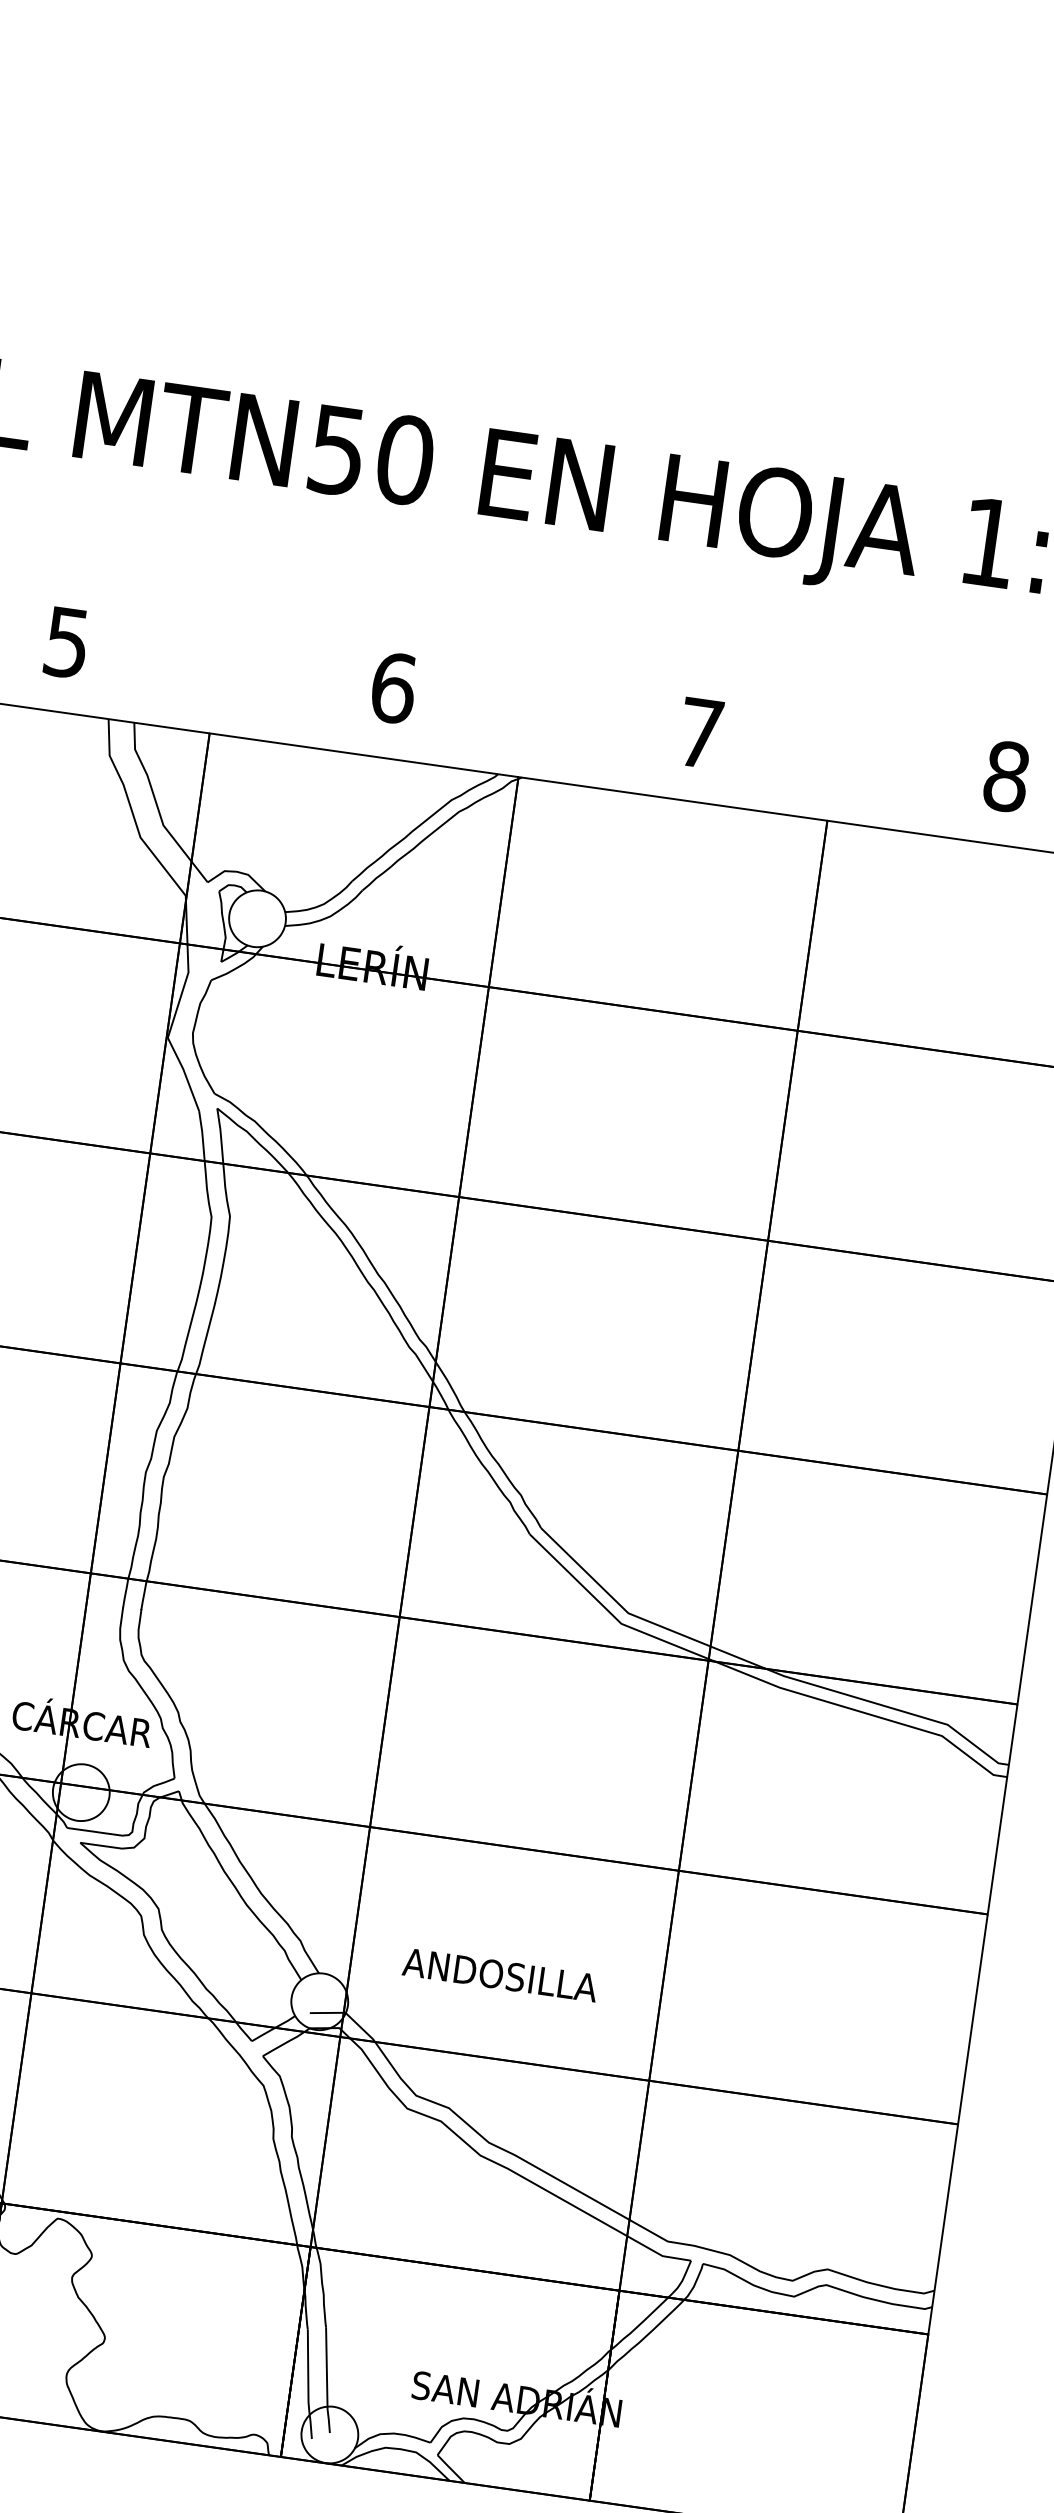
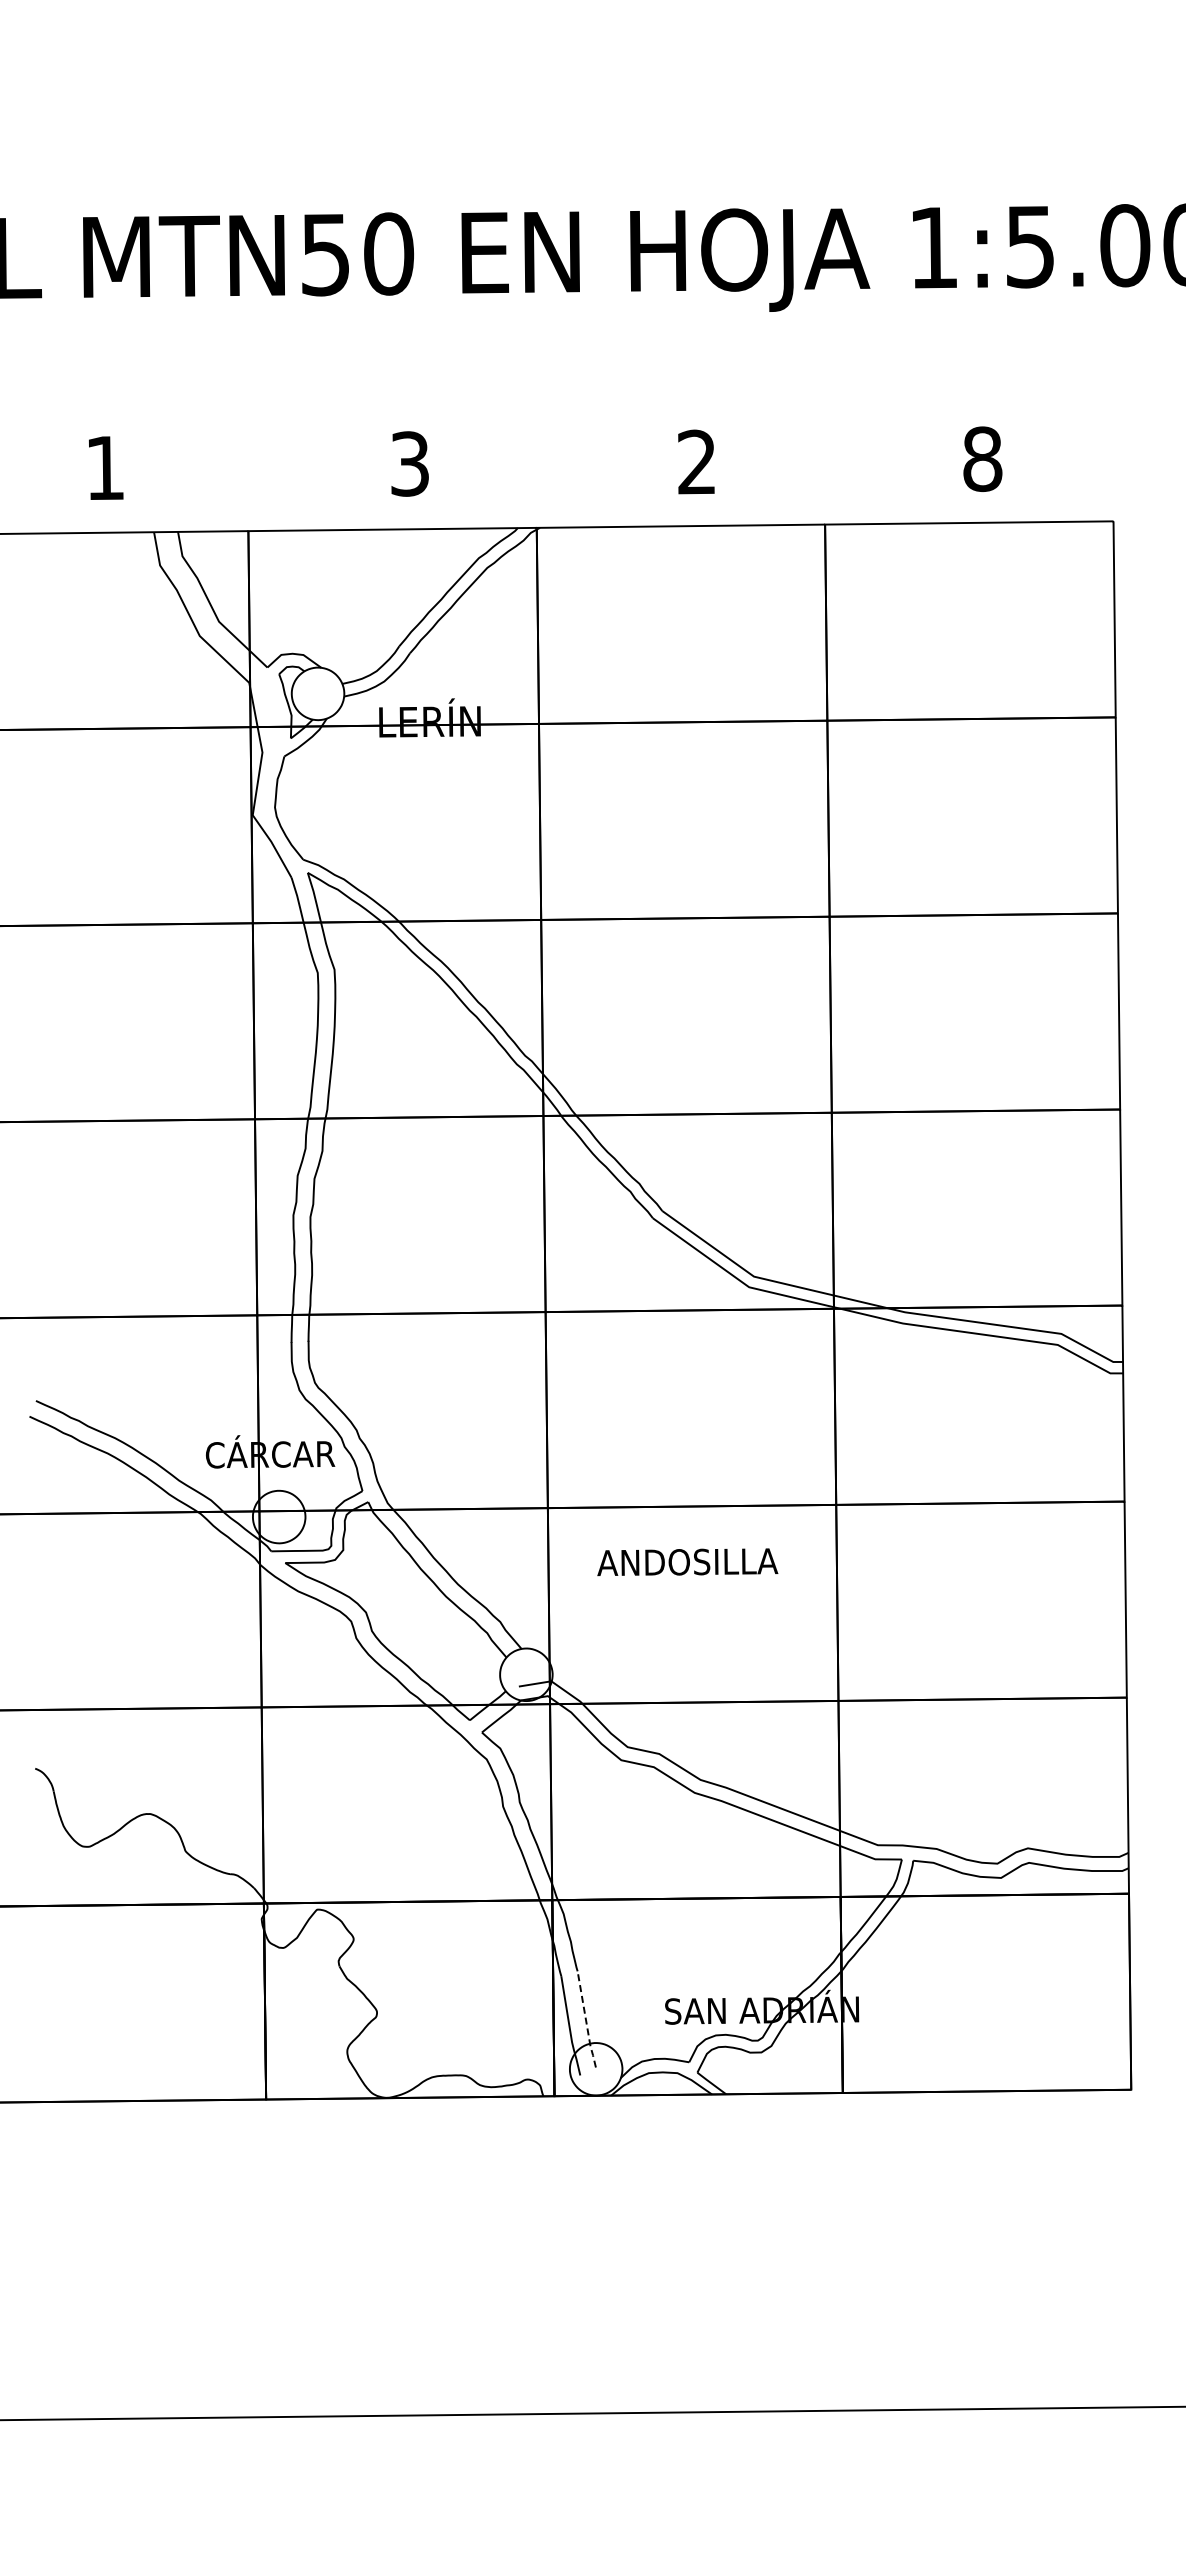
text: (67, 643) -> (105, 468), 5 -> 1
text: (394, 687) -> (410, 463), 6 -> 3
text: (700, 732) -> (696, 461), 7 -> 2
text: (500, 1974) -> (687, 1561), moved
line: (327, 2382) -> (586, 2021), solid -> dashed

